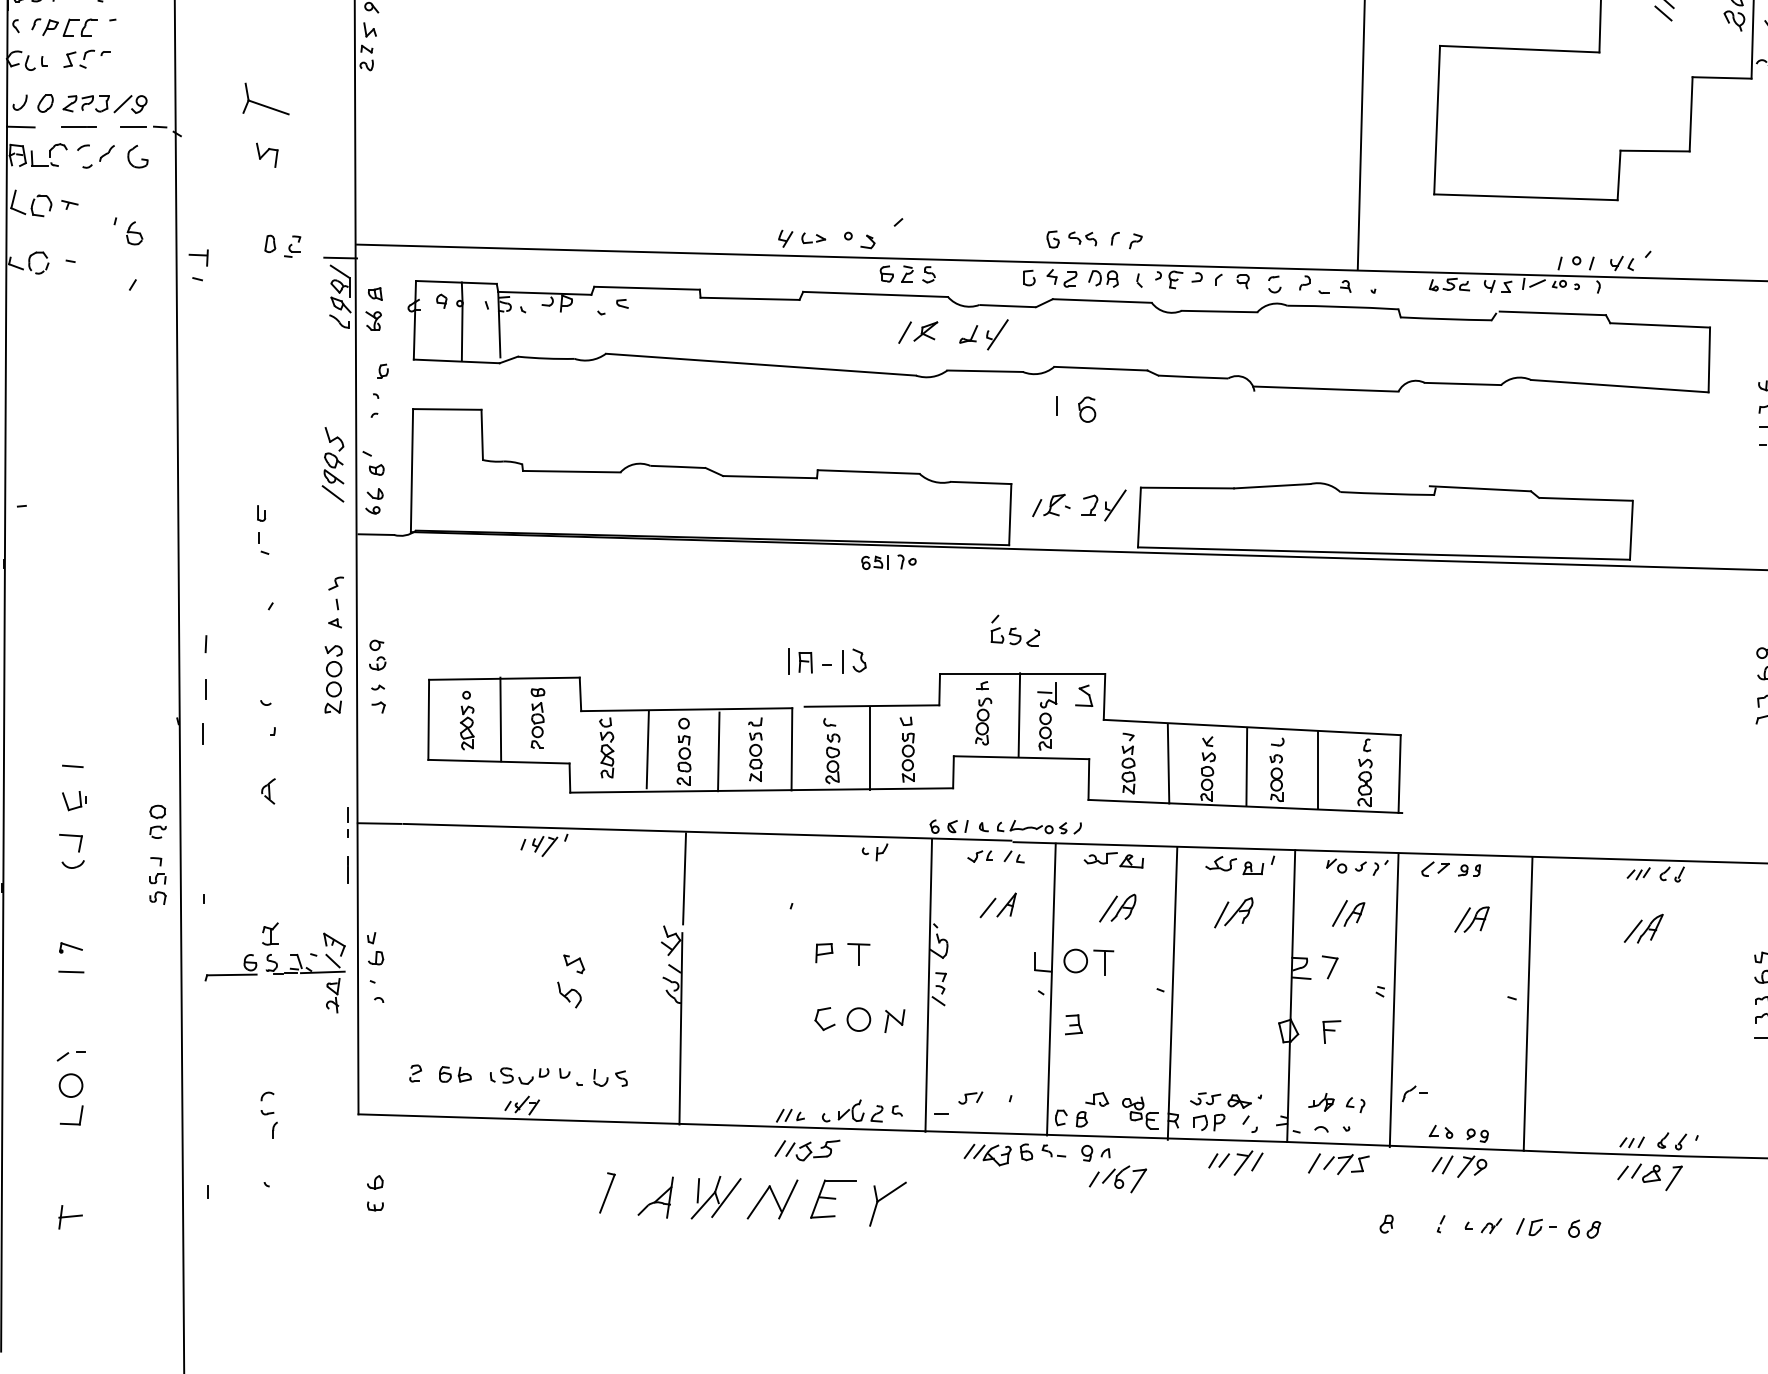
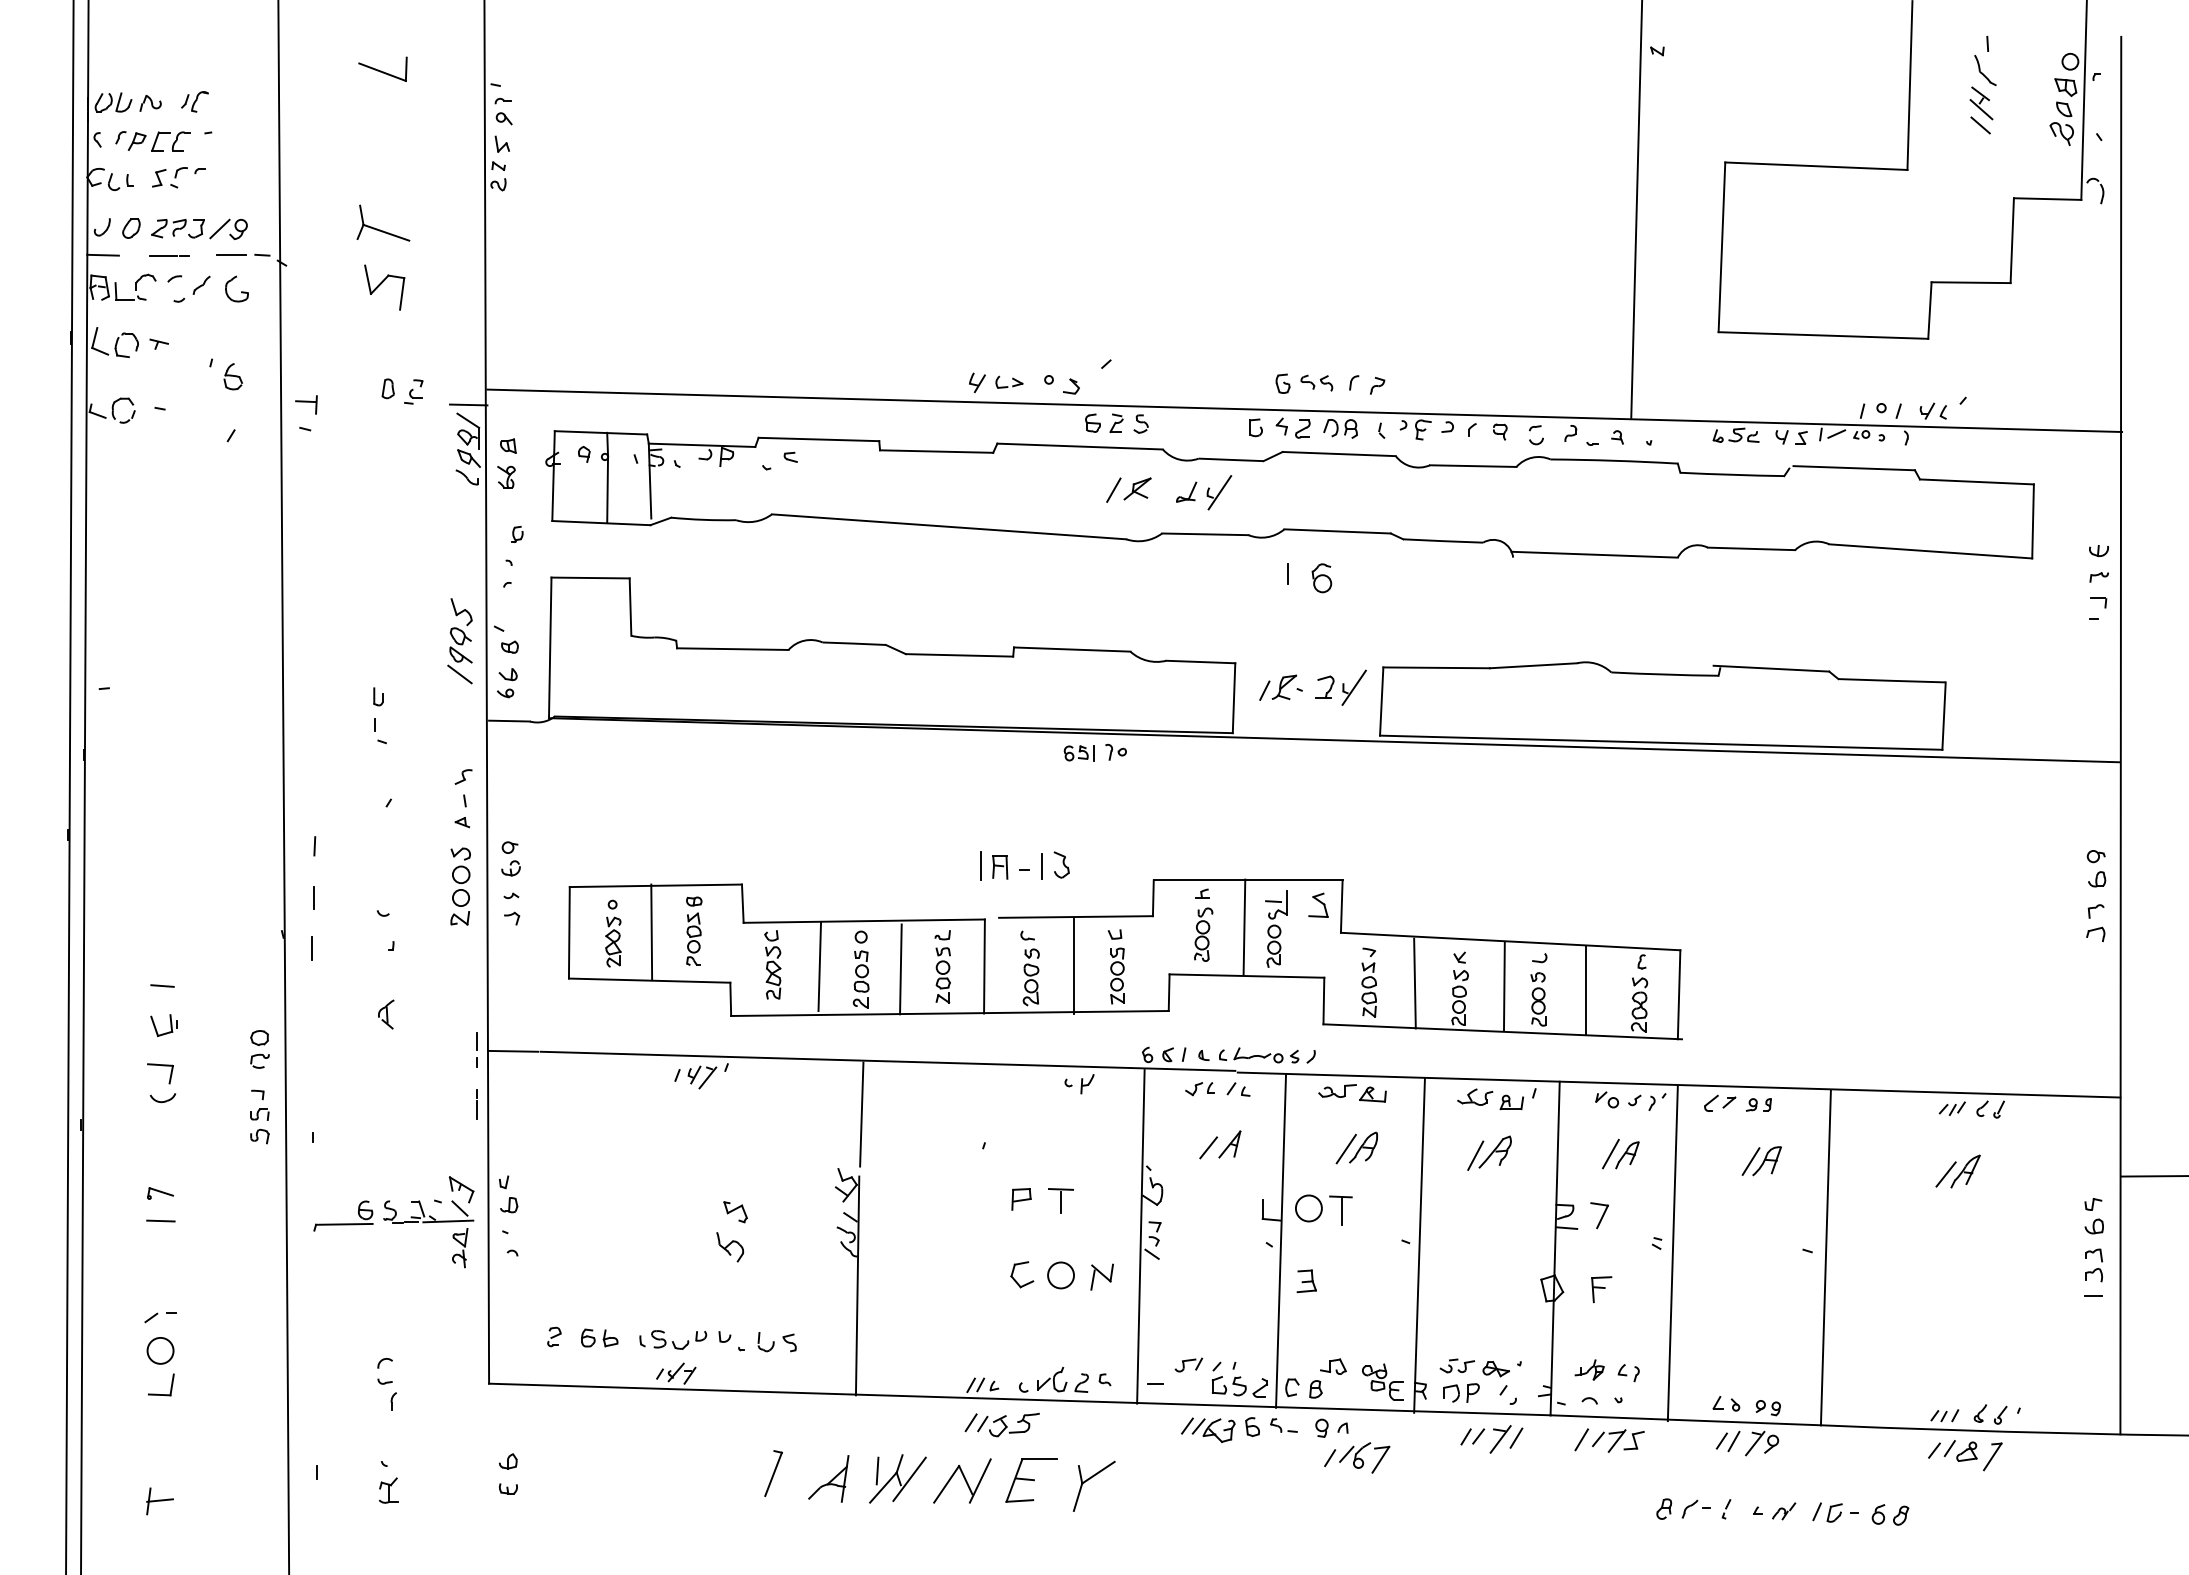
part: (266, 155) -> (384, 287), size x1.67
part: (1015, 630) -> (1239, 1379), moved
part: (270, 933) -> (388, 1490), moved
part: (1413, 1093) -> (1695, 1508), moved

